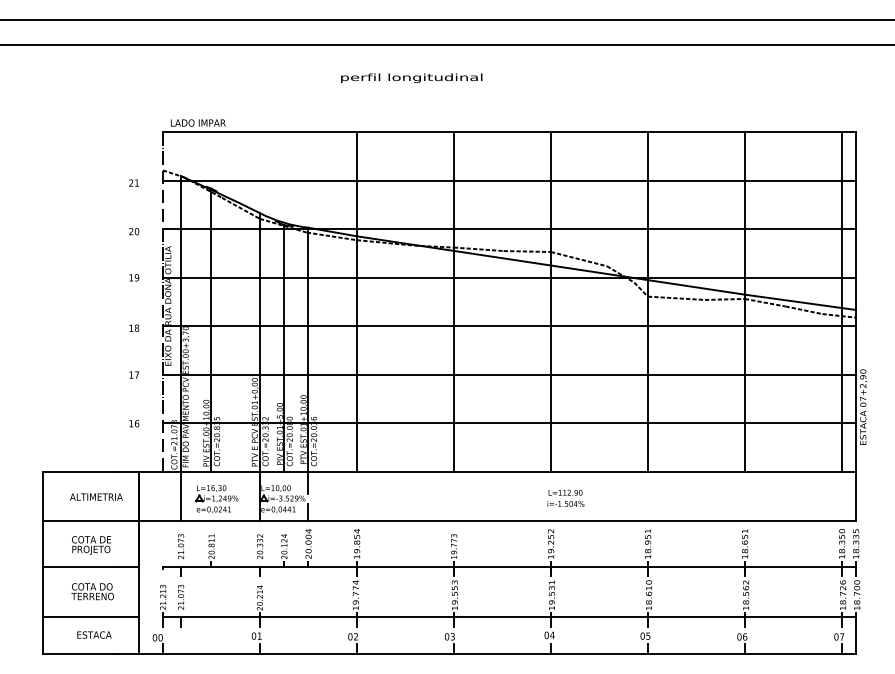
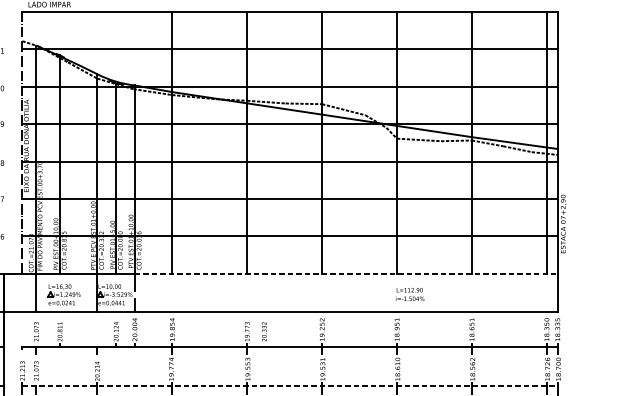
line: (582, 471) -> (346, 273), solid -> dashed
text: (565, 497) -> (409, 293), moved
text: (260, 546) -> (264, 331), moved
line: (509, 617) -> (290, 386), solid -> dashed

